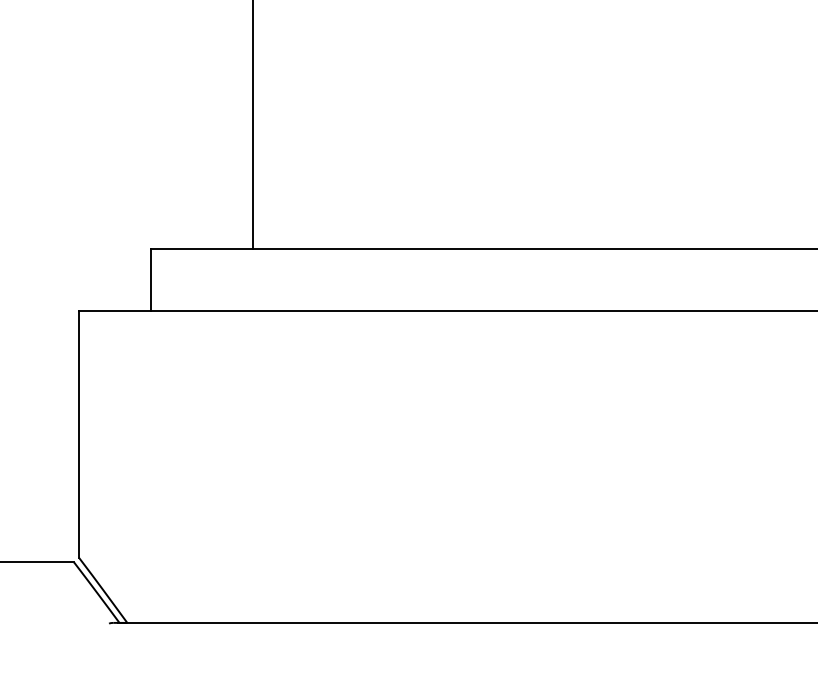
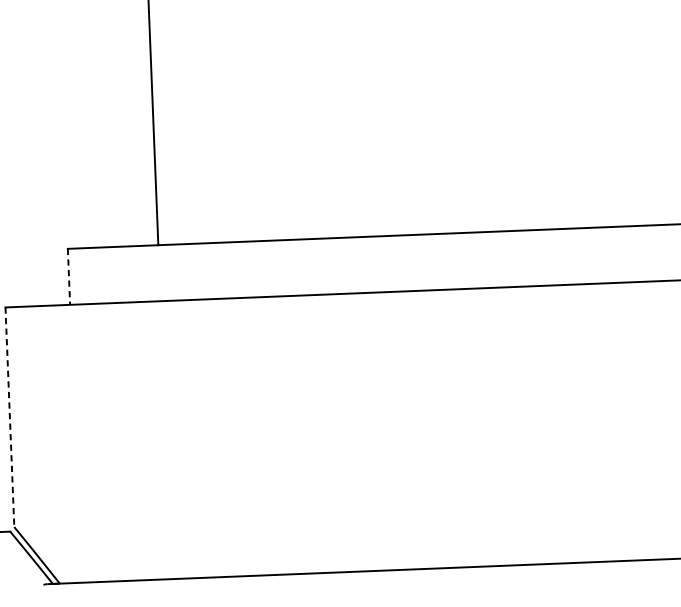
line: (151, 280) -> (69, 277), solid -> dashed
line: (78, 435) -> (9, 418), solid -> dashed

